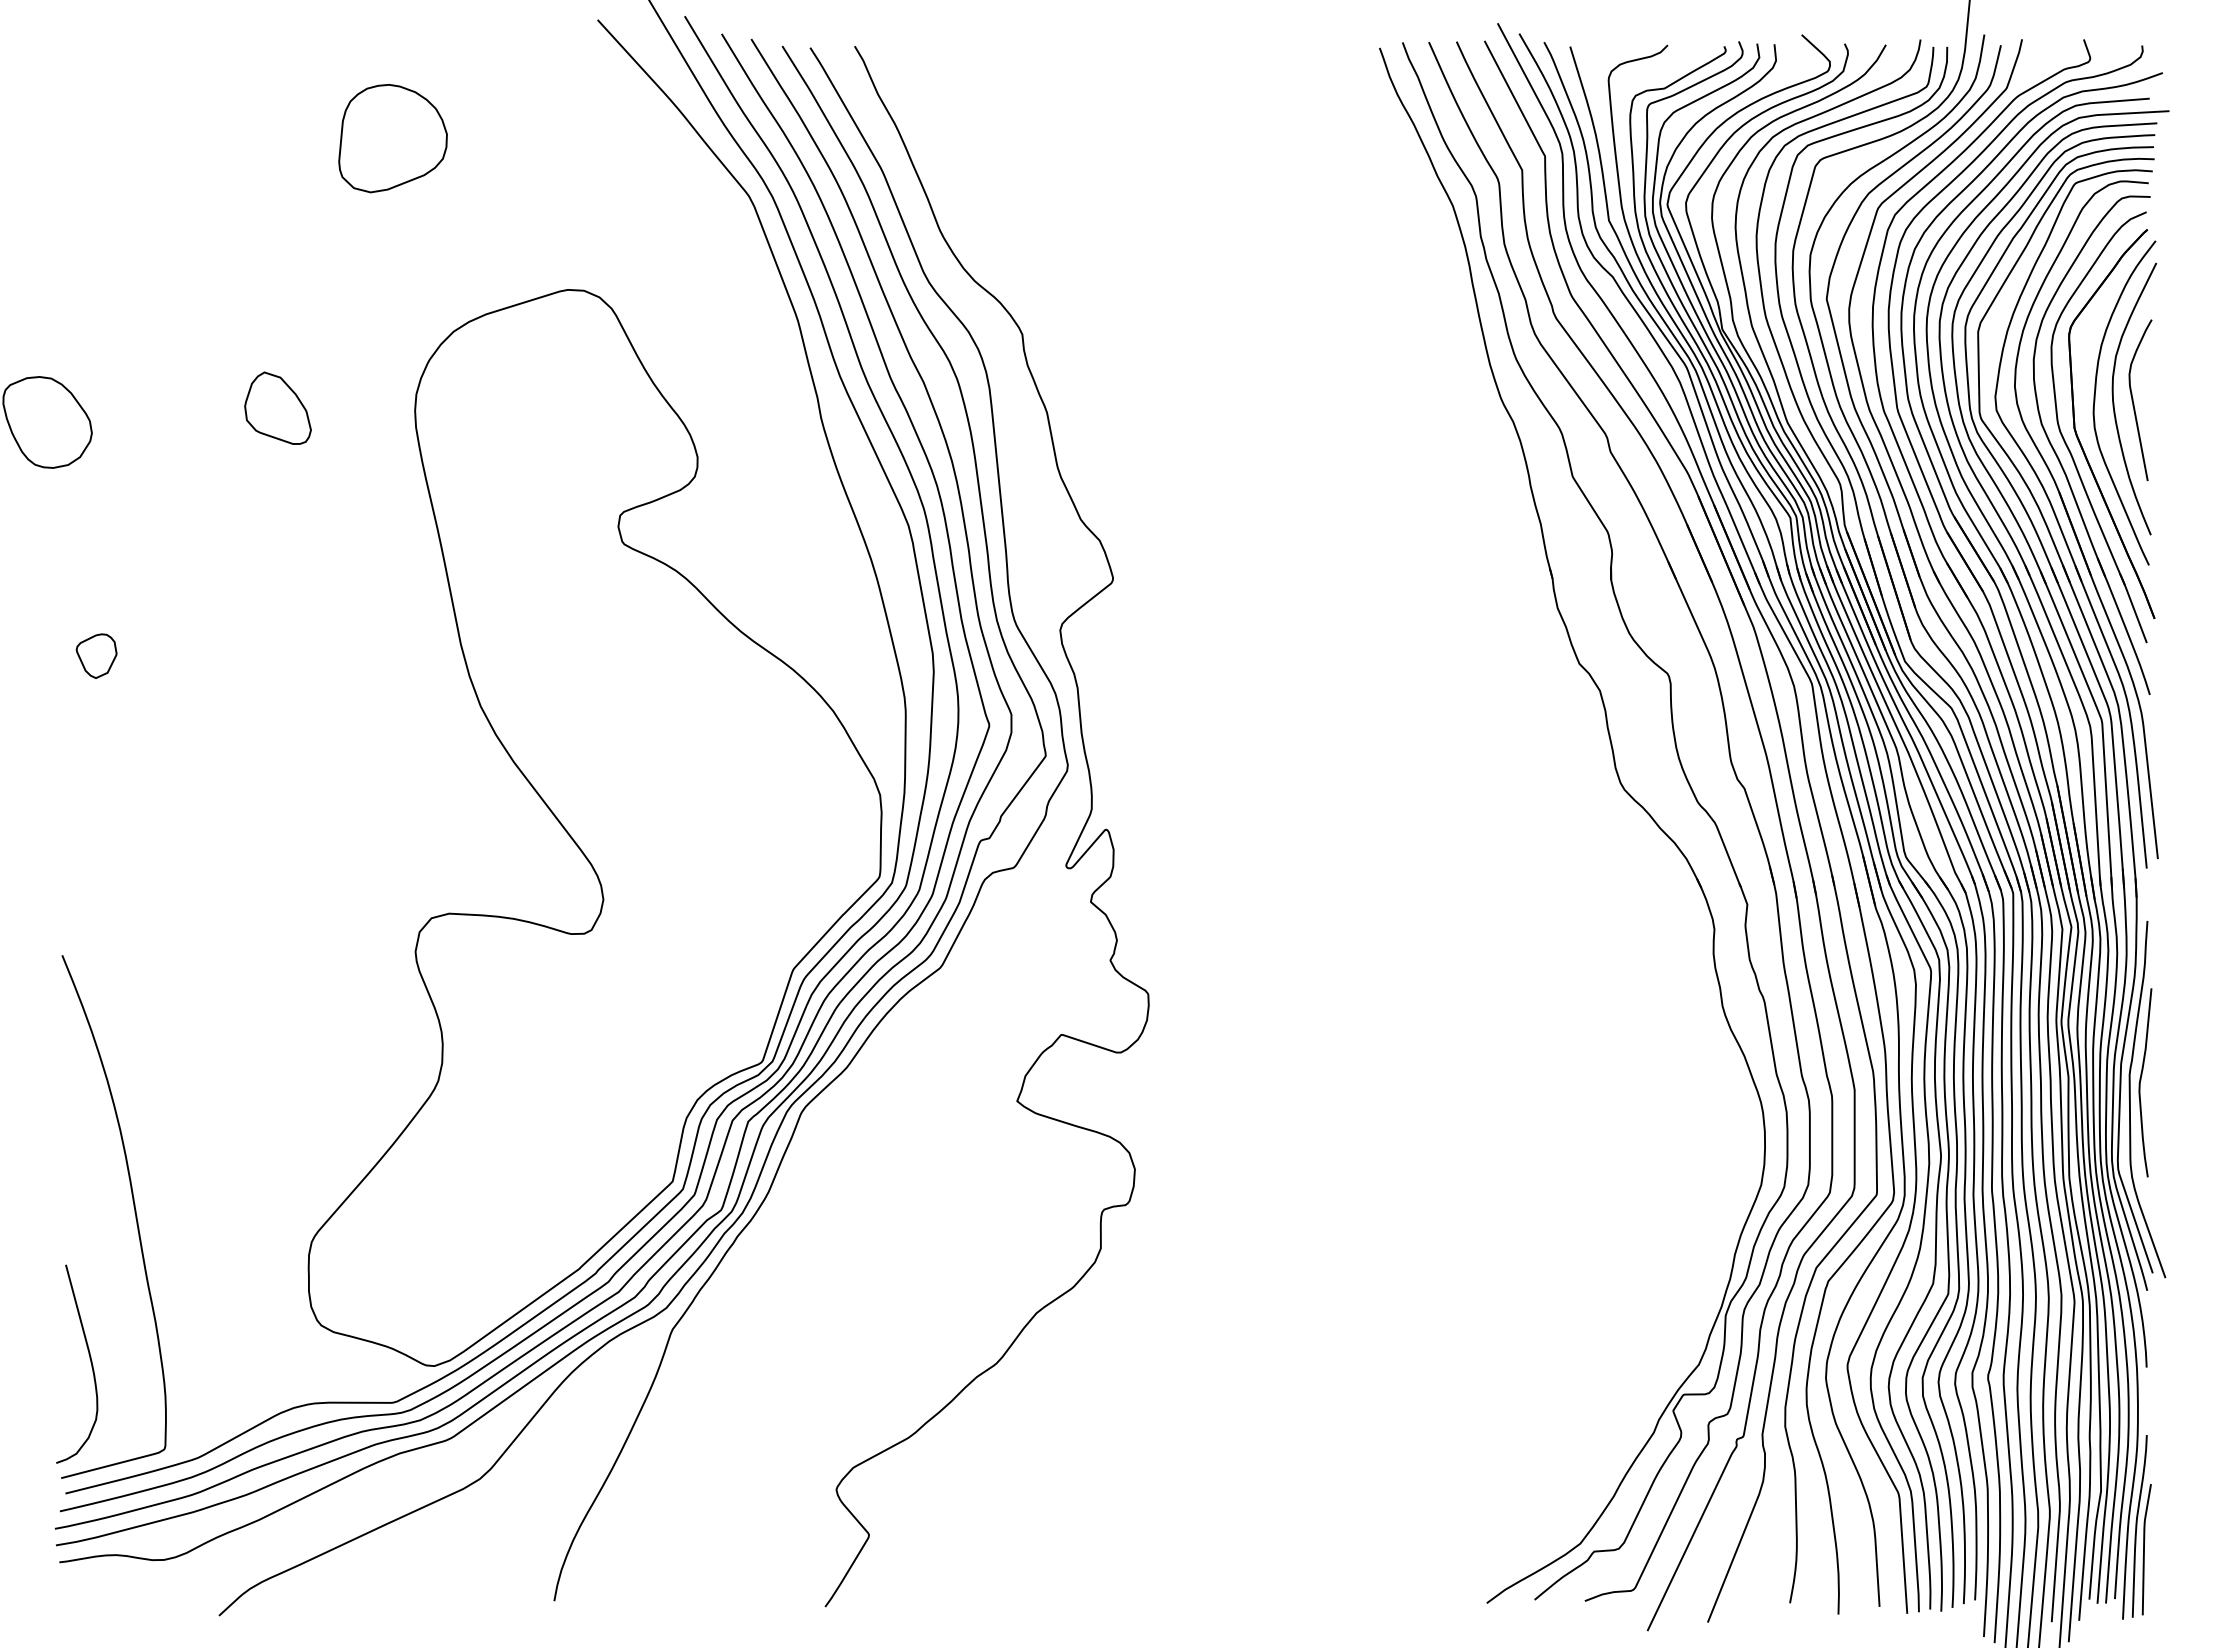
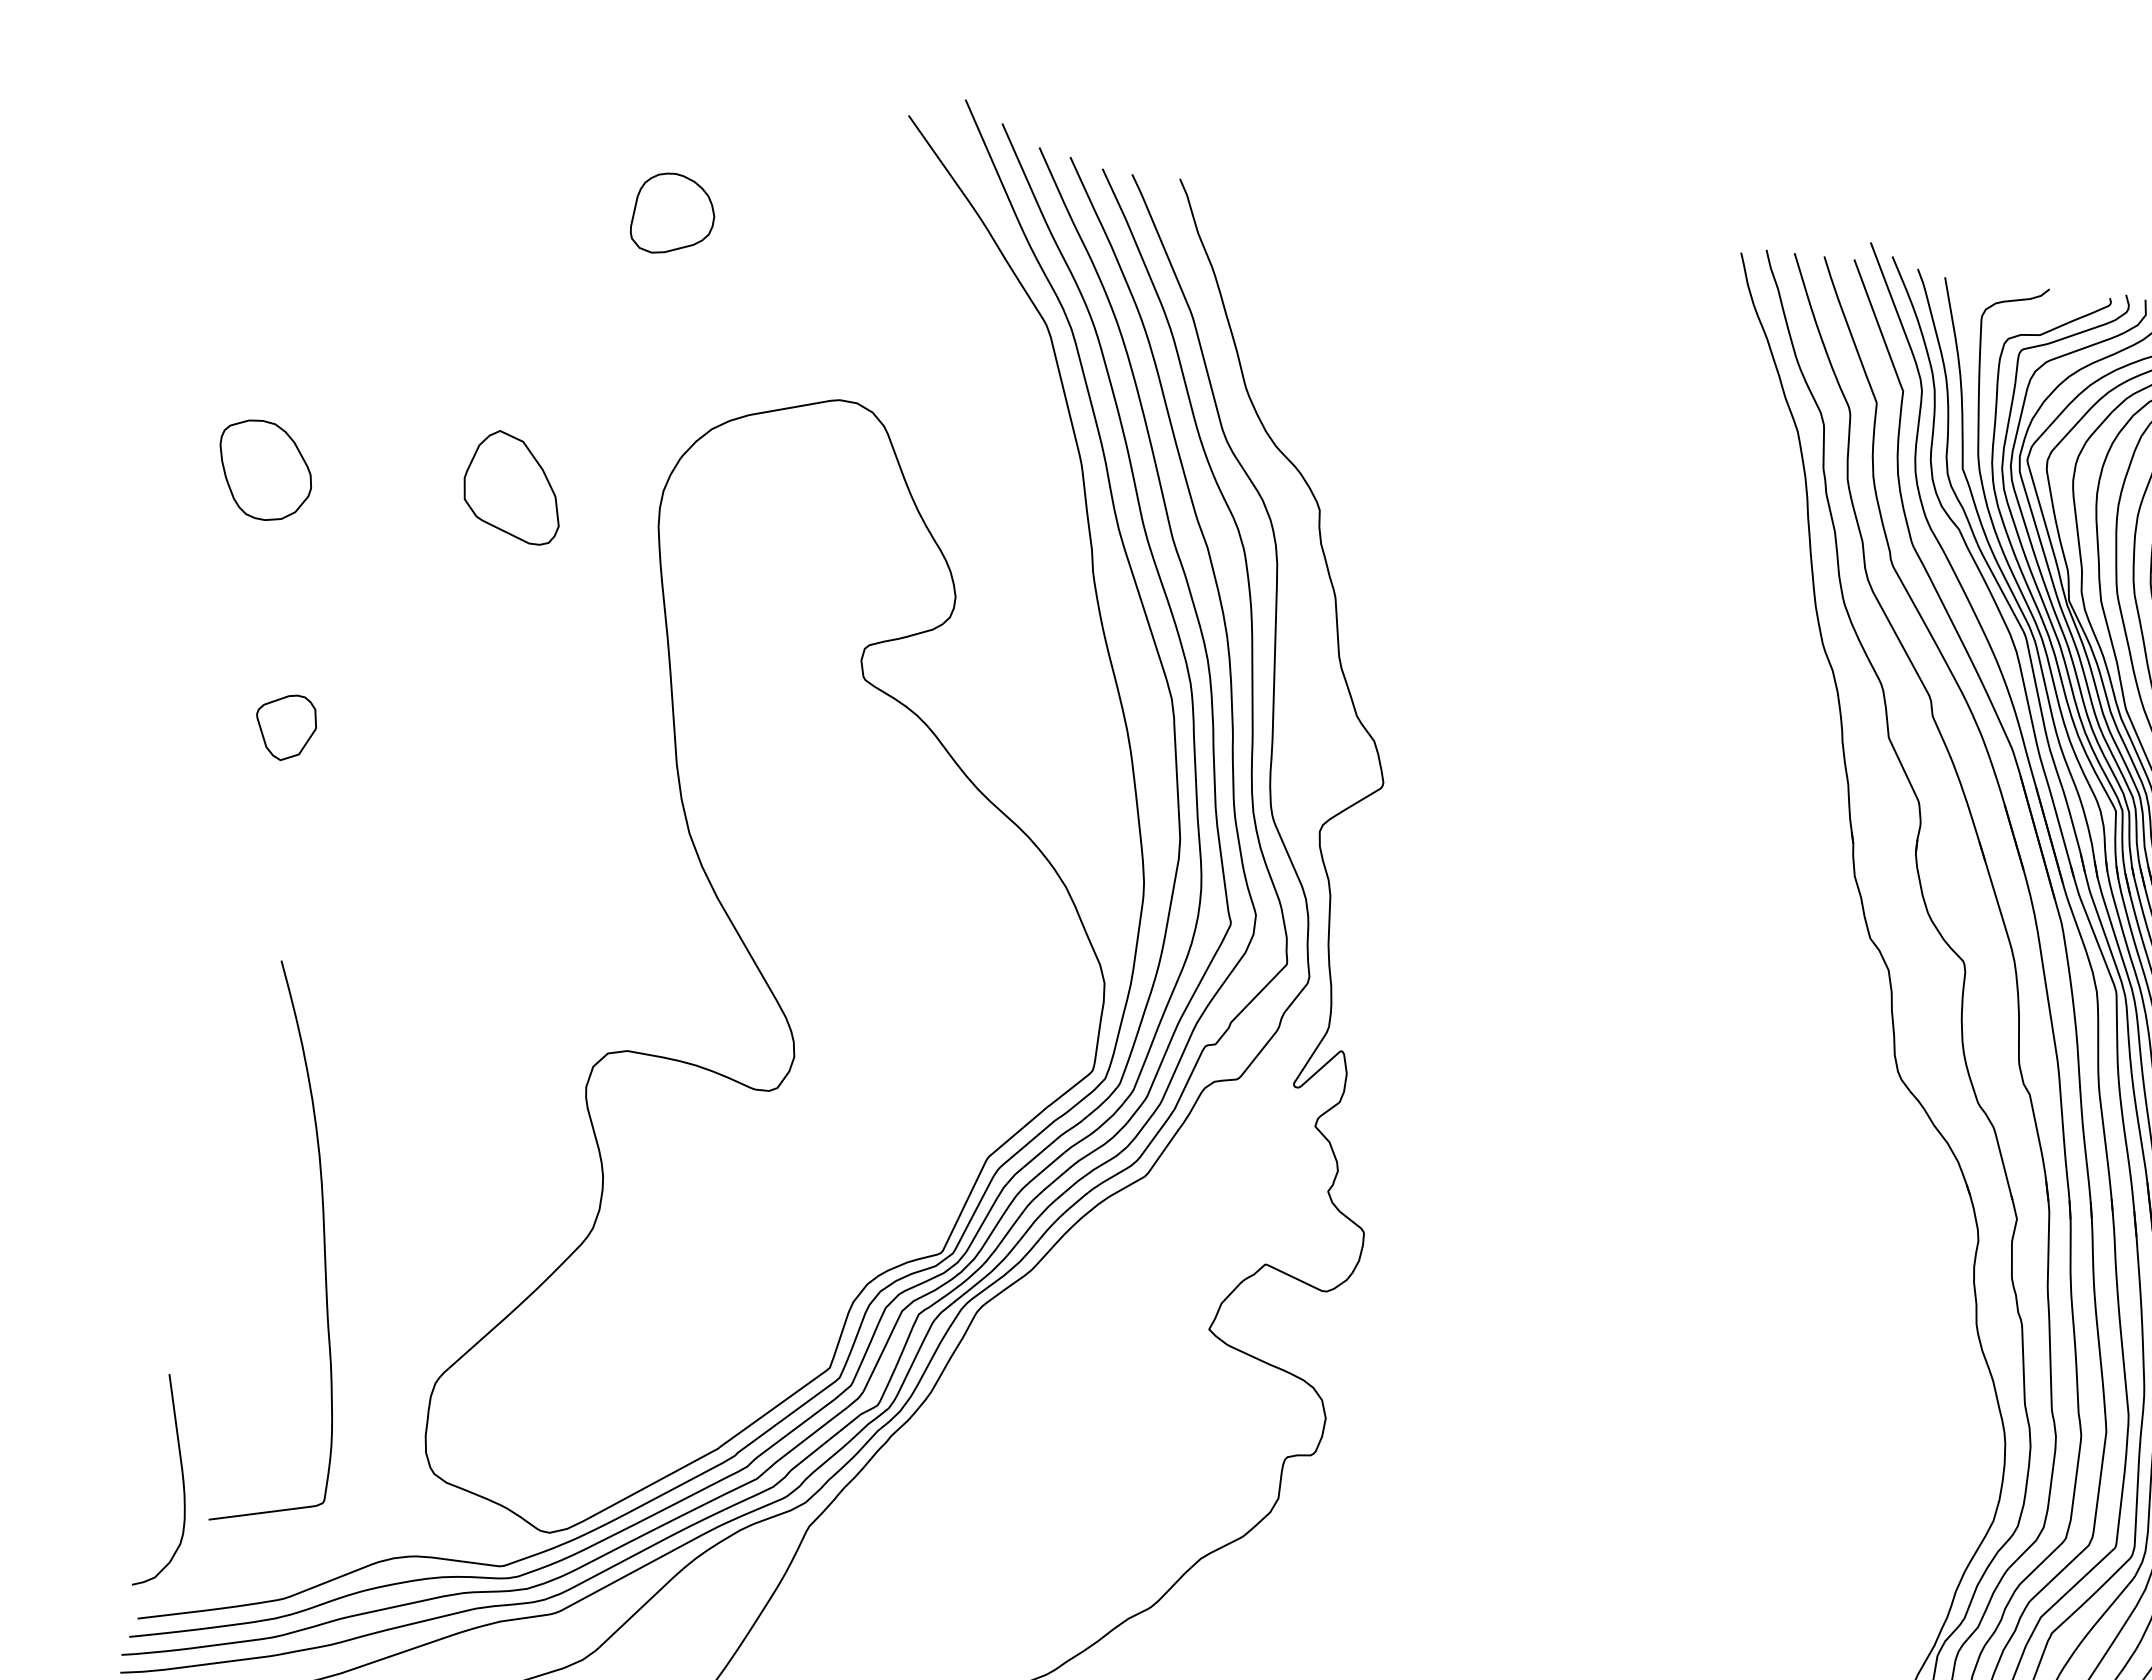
part: (392, 138) -> (672, 214), size x0.7
part: (277, 407) -> (513, 486), size x1.4
part: (96, 655) -> (285, 726), size x1.4
curve: (134, 1213) -> (323, 1246), moved

